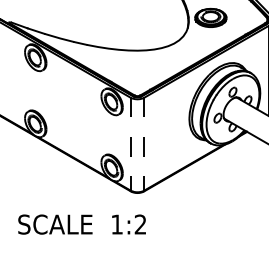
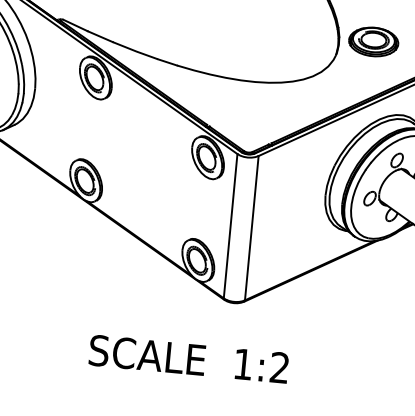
line: (130, 144) -> (230, 226), dashed -> solid
line: (144, 144) -> (252, 228), dashed -> solid
text: (81, 224) -> (188, 359), moved

